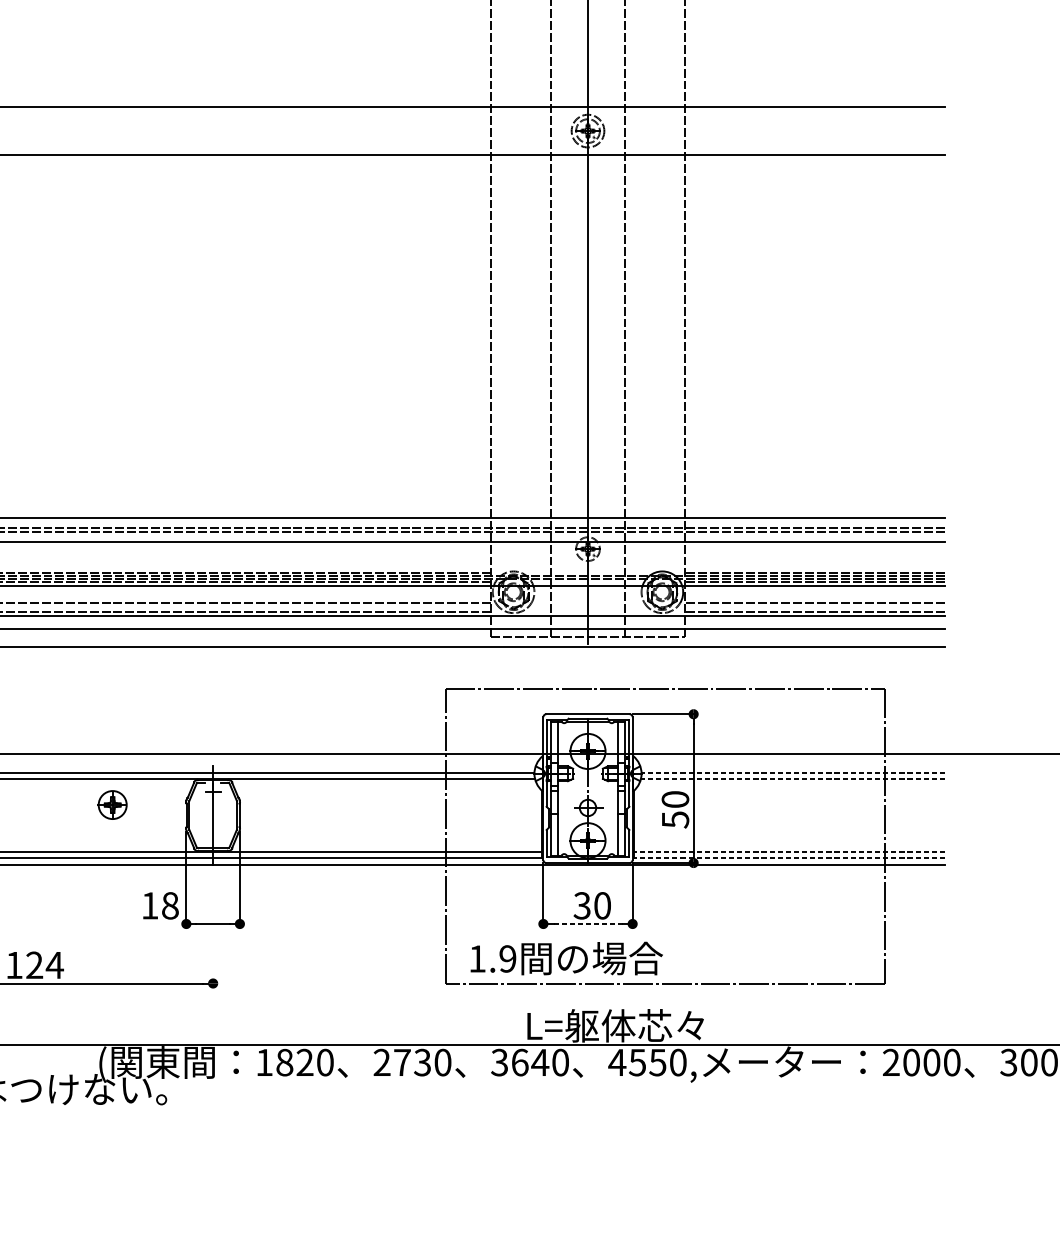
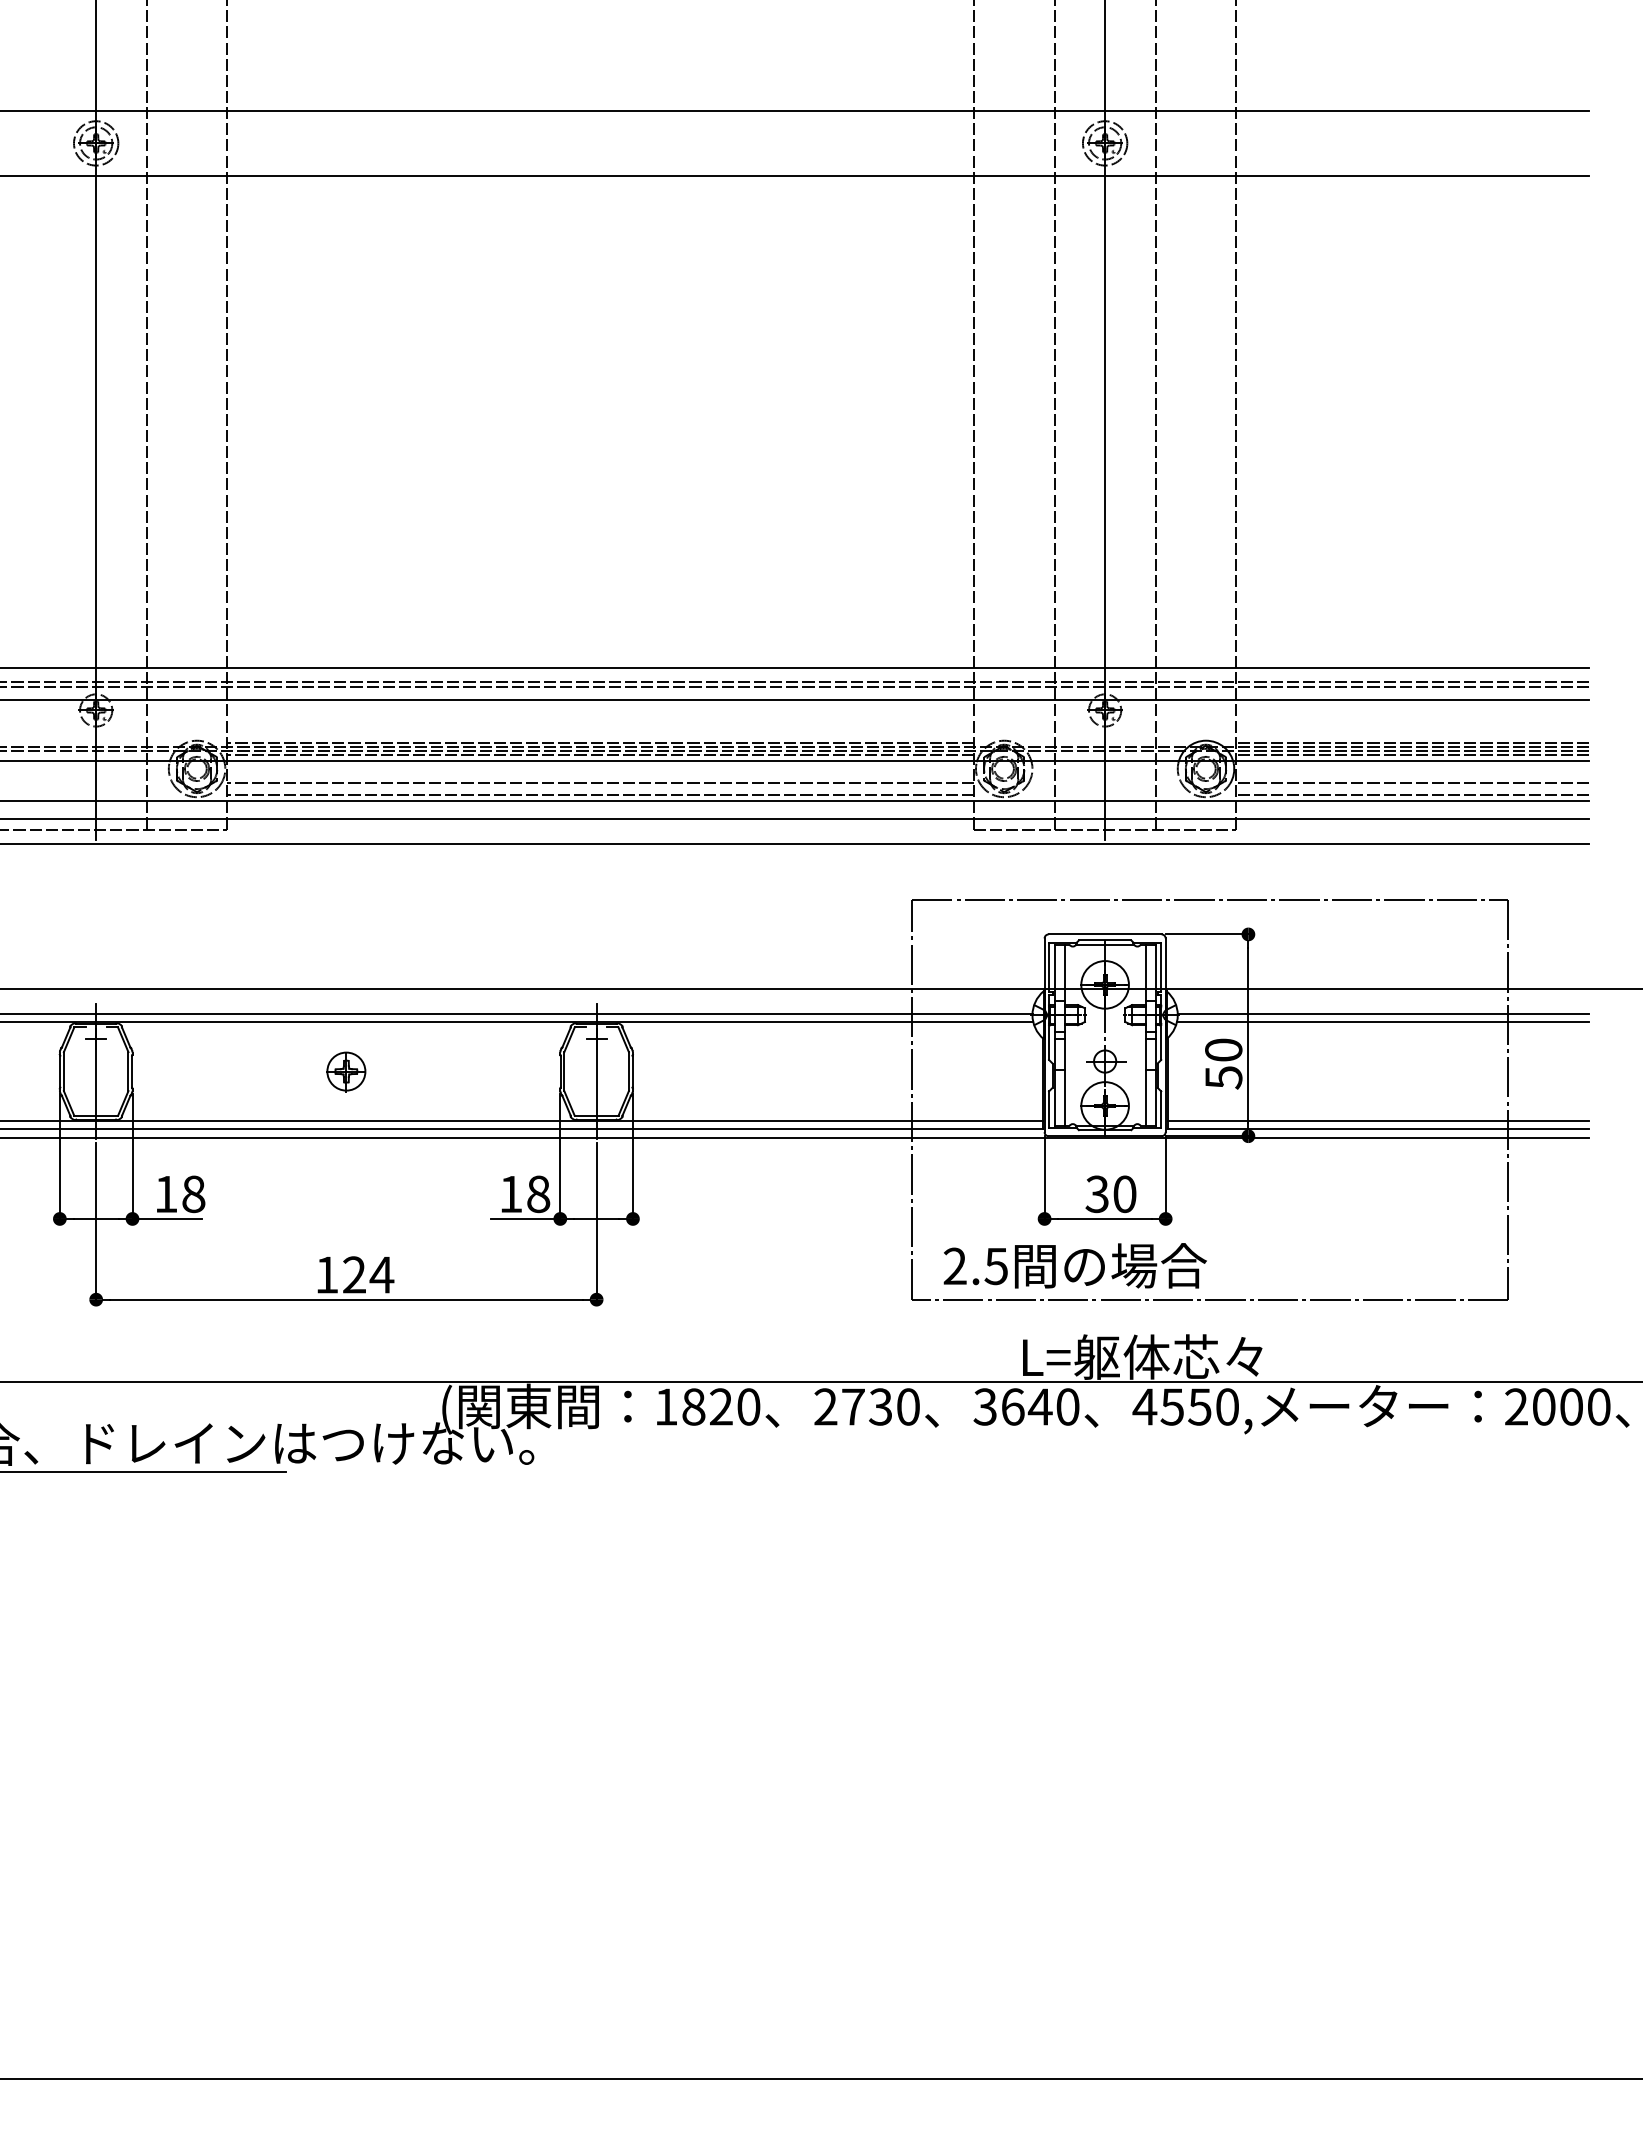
line: (793, 773) -> (1383, 1014), dashed -> solid
line: (792, 779) -> (1382, 1022), dashed -> solid
part: (112, 804) -> (346, 1071), moved
line: (789, 851) -> (1378, 1120), dashed -> solid
line: (789, 857) -> (1378, 1128), dashed -> solid
line: (160, 923) -> (525, 1218), added
line: (588, 923) -> (1105, 1218), dashed -> solid
line: (213, 927) -> (596, 1223), added
text: (492, 959) -> (975, 1266), 1.9 -> 2.5

